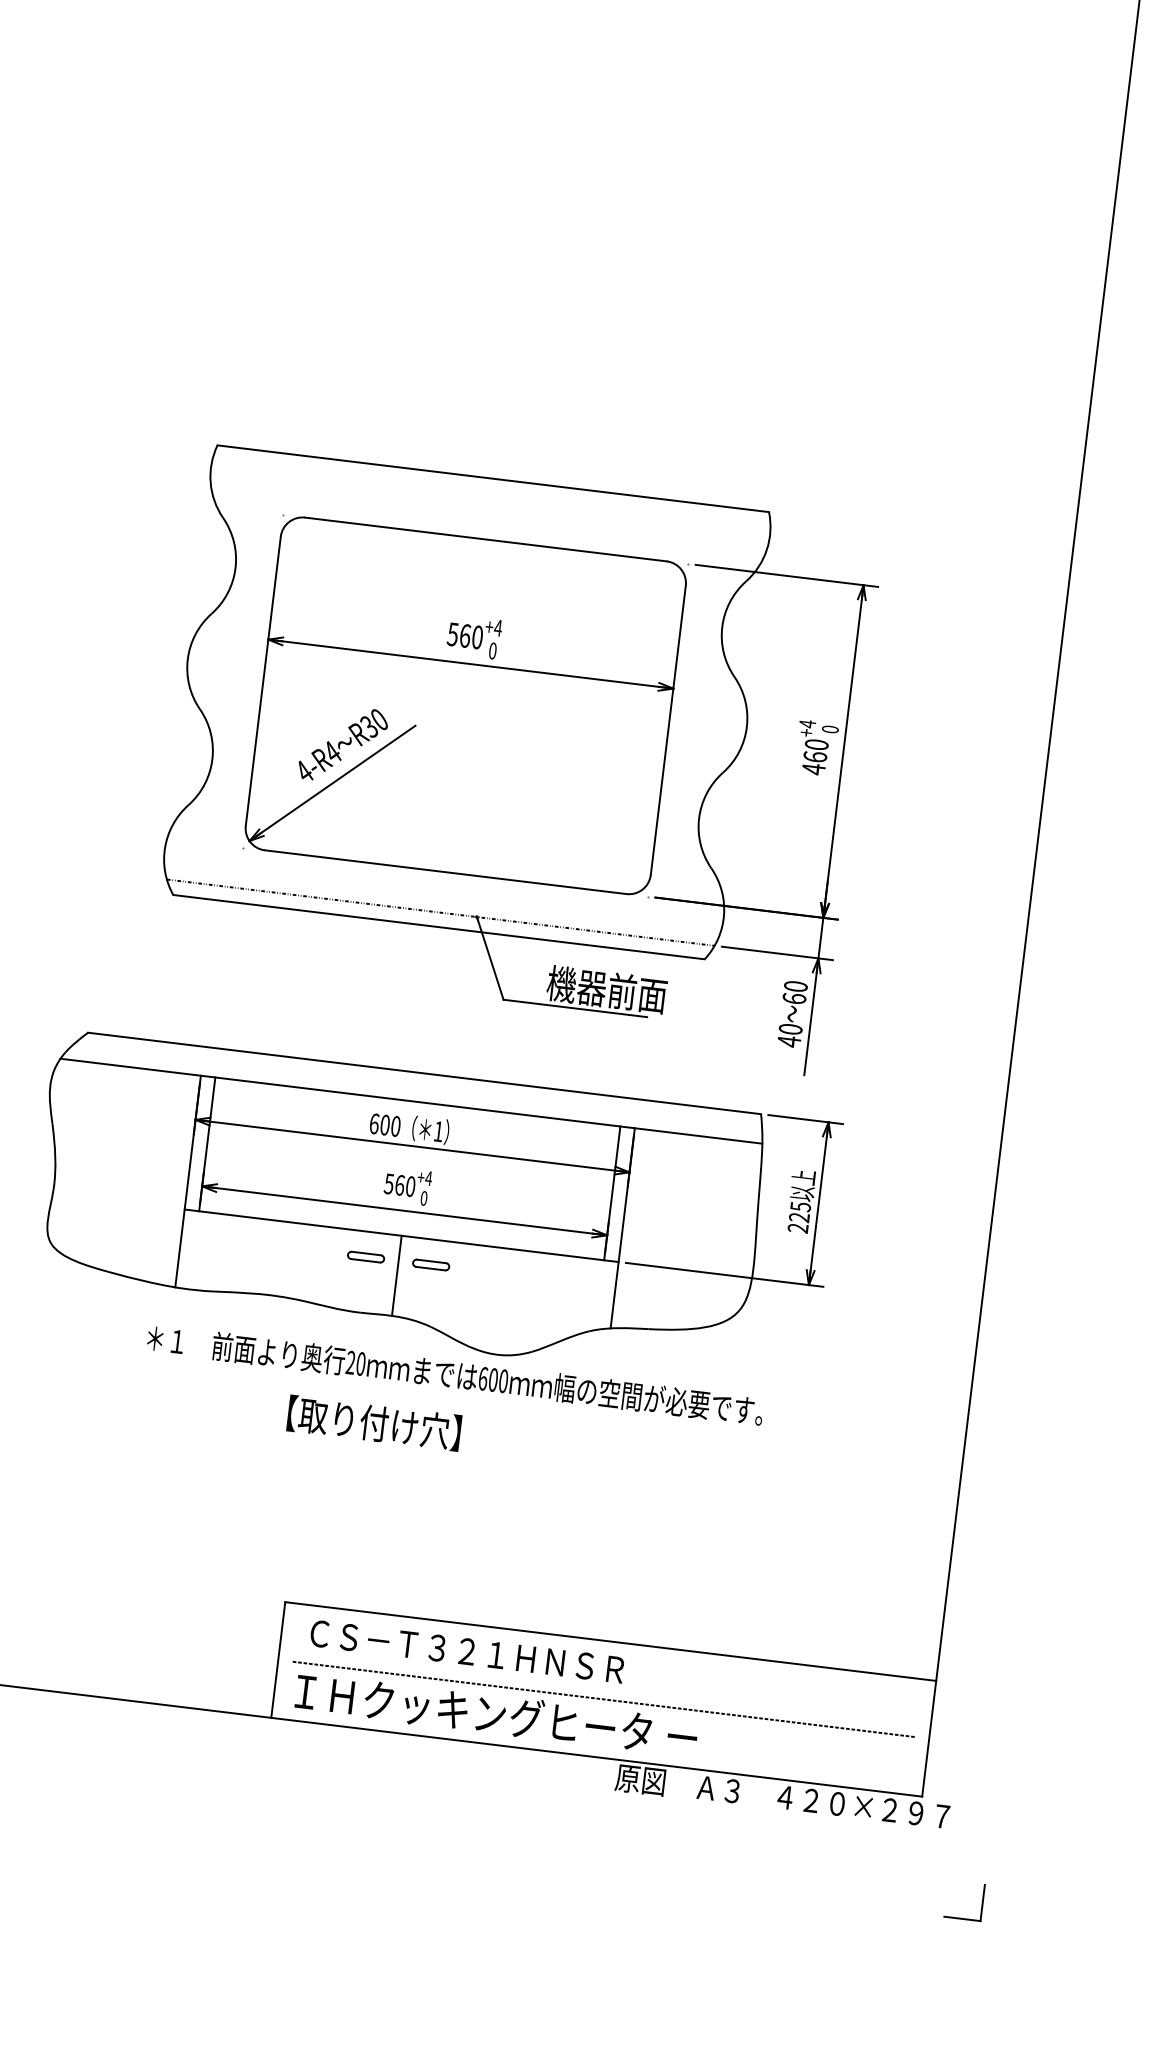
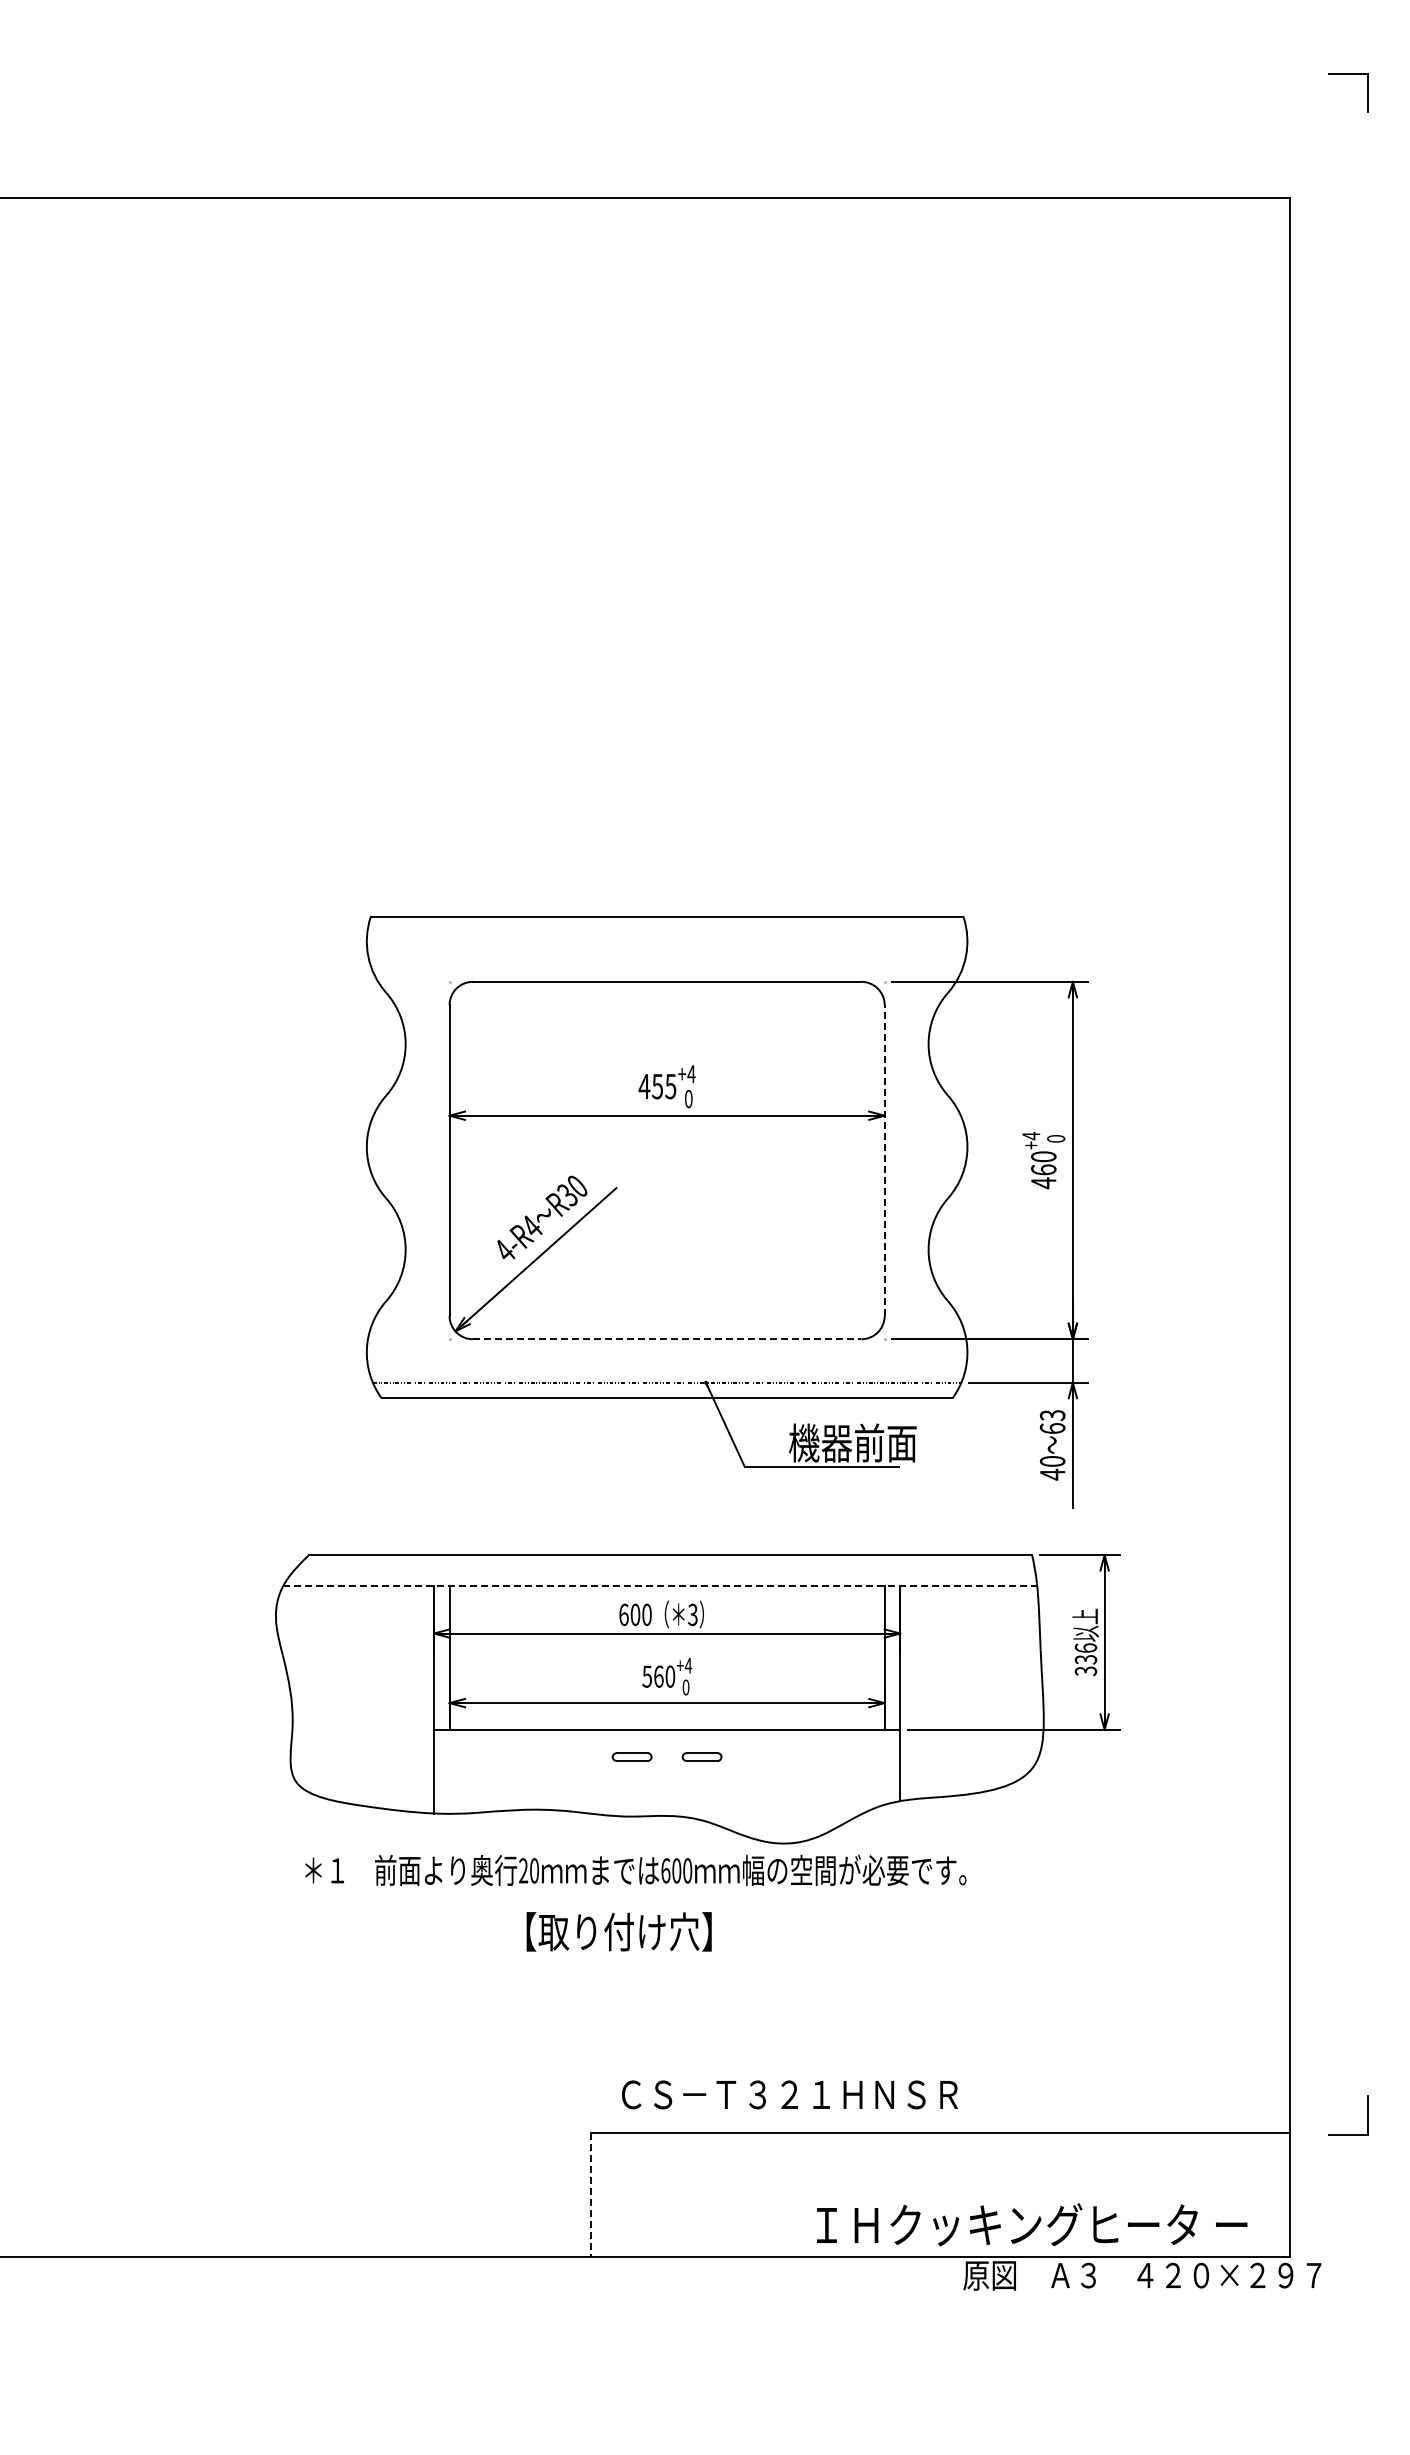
text: (465, 635) -> (657, 1086), 560 -> 455
line: (668, 730) -> (884, 1160), solid -> dashed
line: (445, 872) -> (667, 1339), solid -> dashed
text: (795, 986) -> (1052, 1415), 60 -> 63
line: (411, 1101) -> (660, 1586), solid -> dashed
text: (438, 1131) -> (692, 1614), 1 -> 3
text: (799, 1217) -> (1085, 1659), 225 -> 336
line: (397, 1275) -> (667, 1772), removed
text: (455, 1375) -> (635, 1870), moved
text: (373, 1422) -> (618, 1931), moved
text: (466, 1651) -> (789, 2094), moved
line: (277, 1660) -> (590, 2195), solid -> dashed
line: (603, 1699) -> (940, 2194), removed
text: (497, 1714) -> (1032, 2224), moved
part: (982, 1902) -> (1367, 2115), moved

